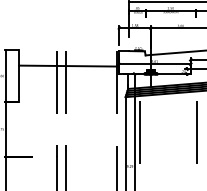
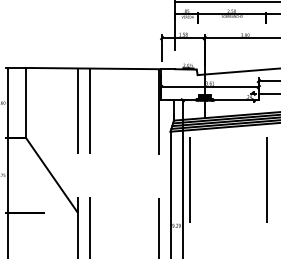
line: (68, 66) -> (93, 68), moved
line: (37, 129) -> (51, 175), added

